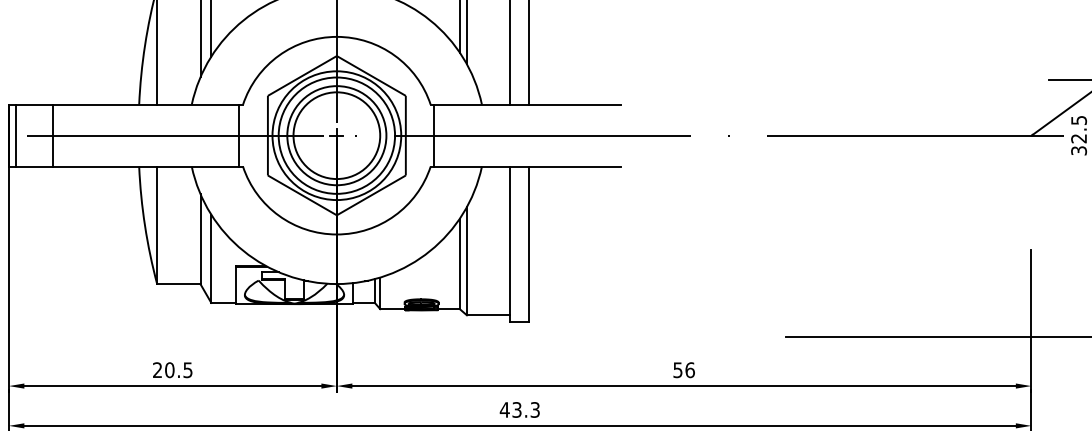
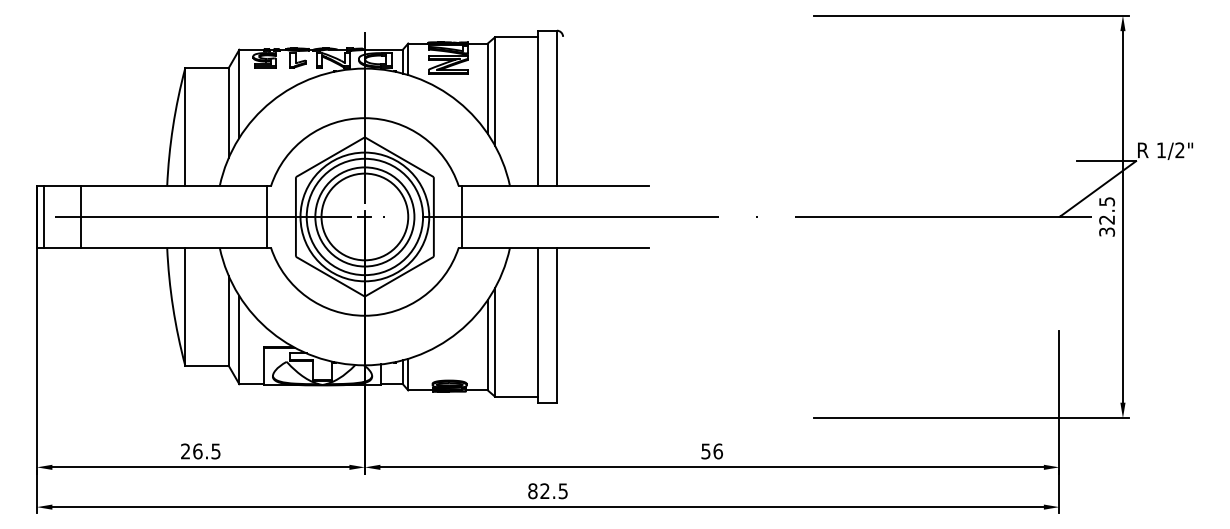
text: (169, 370) -> (197, 451), 20.5 -> 26.5
text: (519, 410) -> (547, 491), 43.3 -> 82.5

